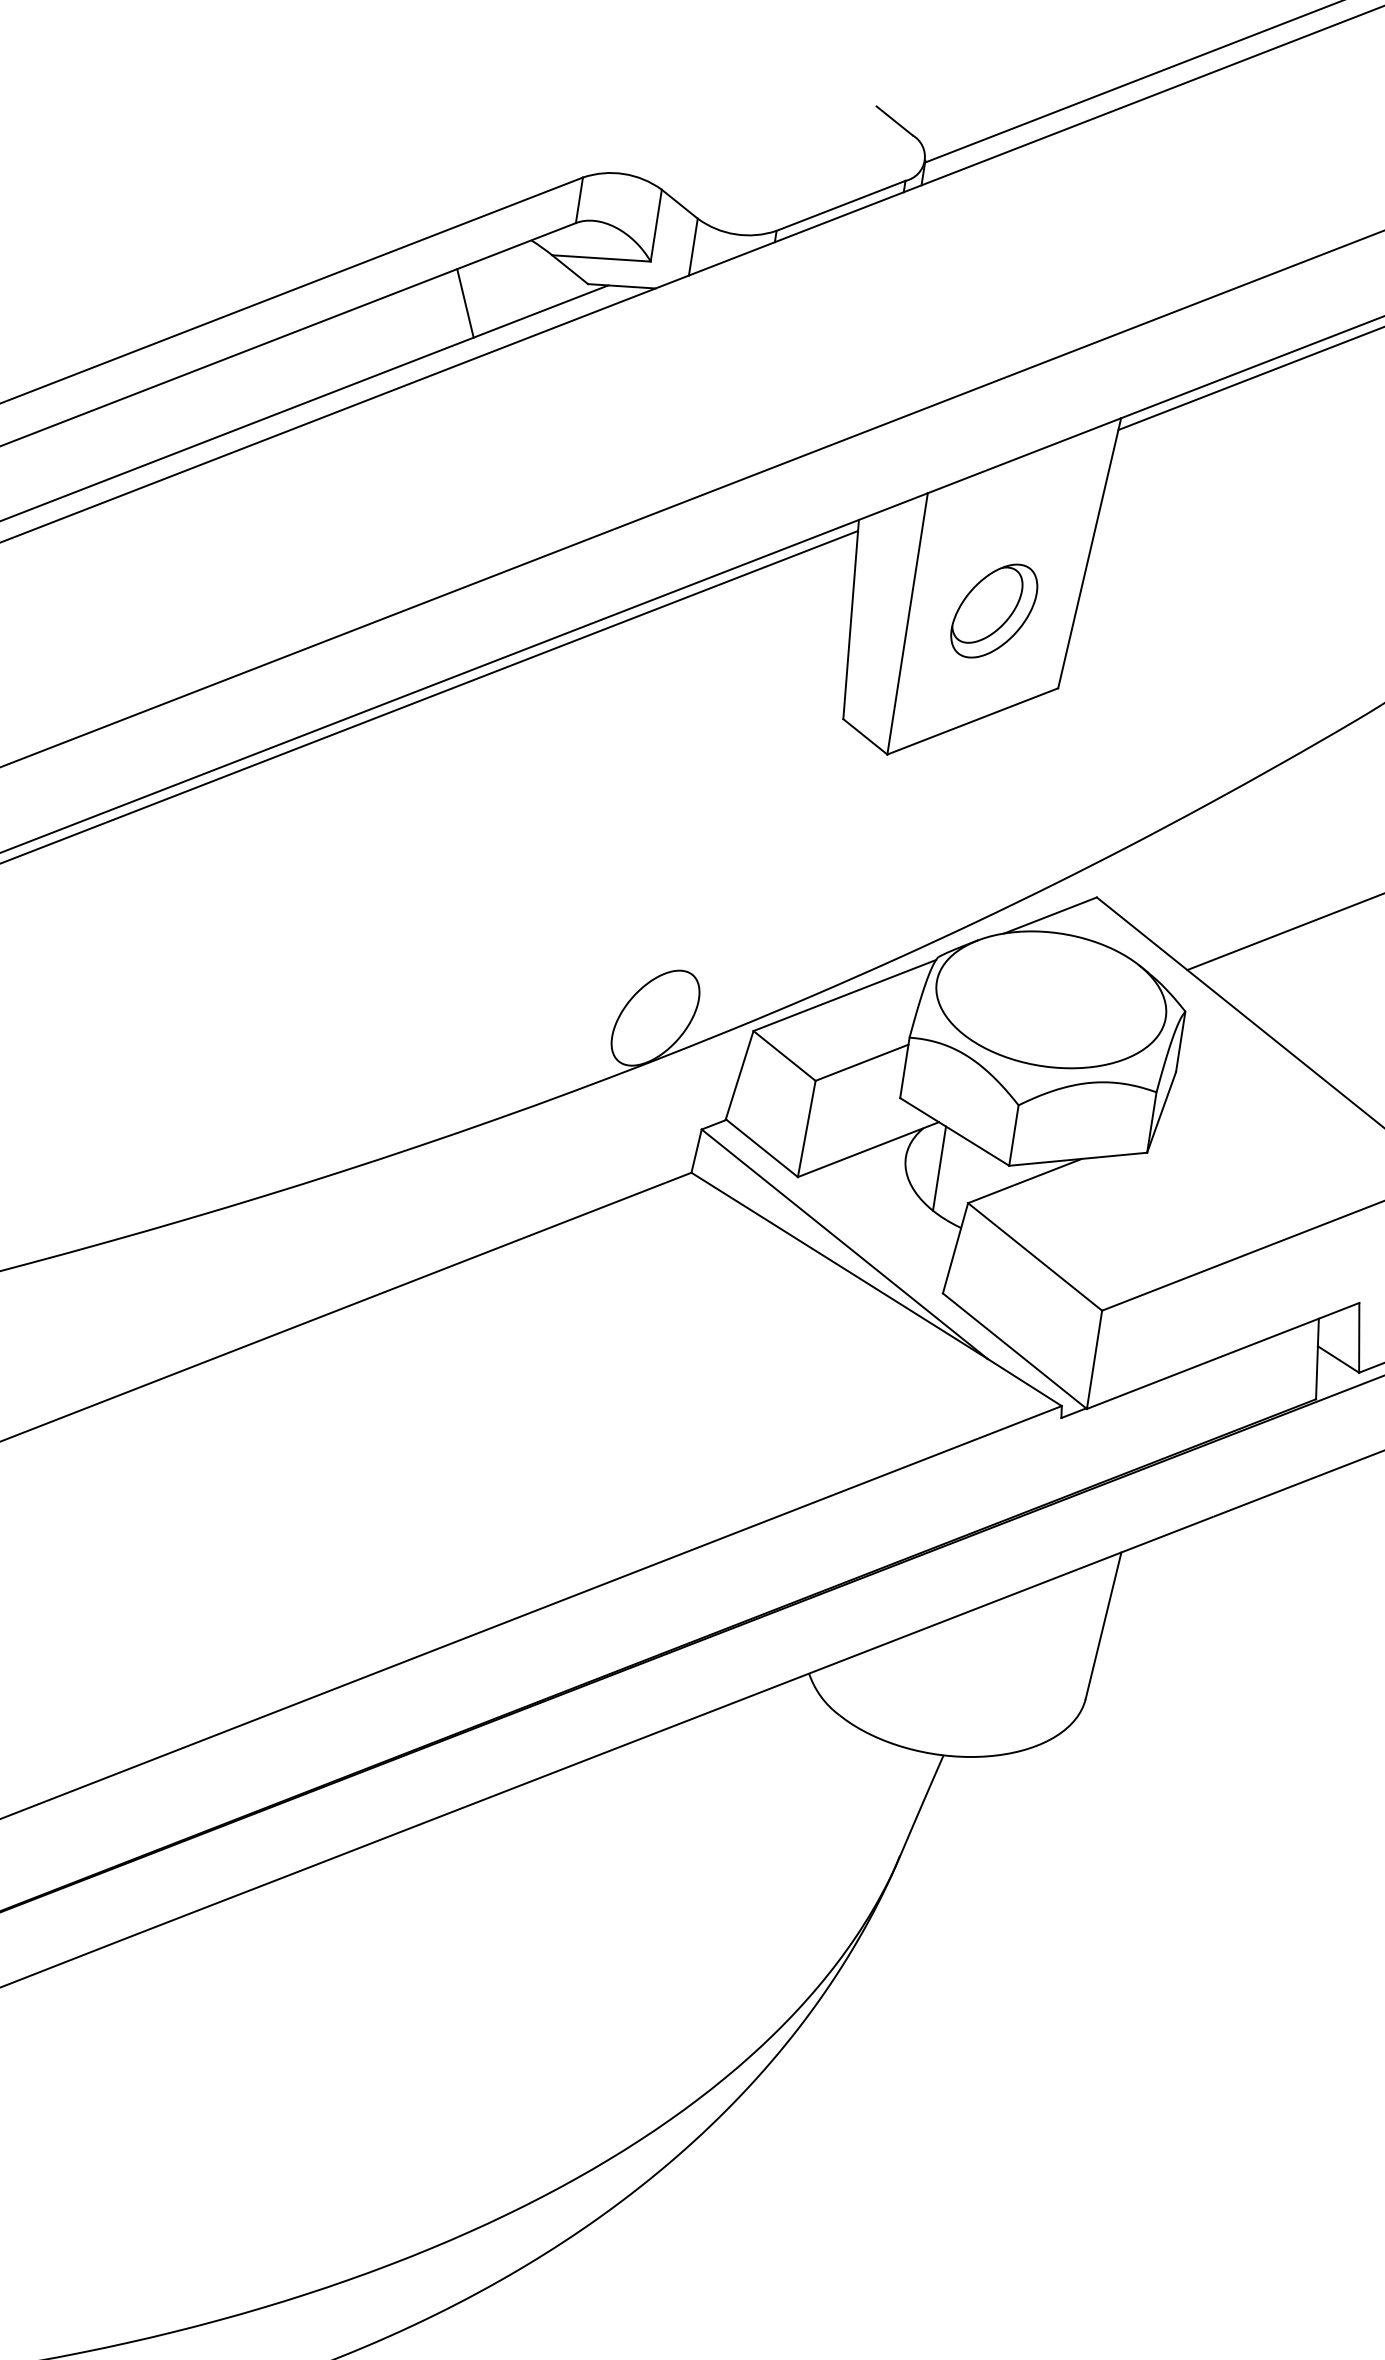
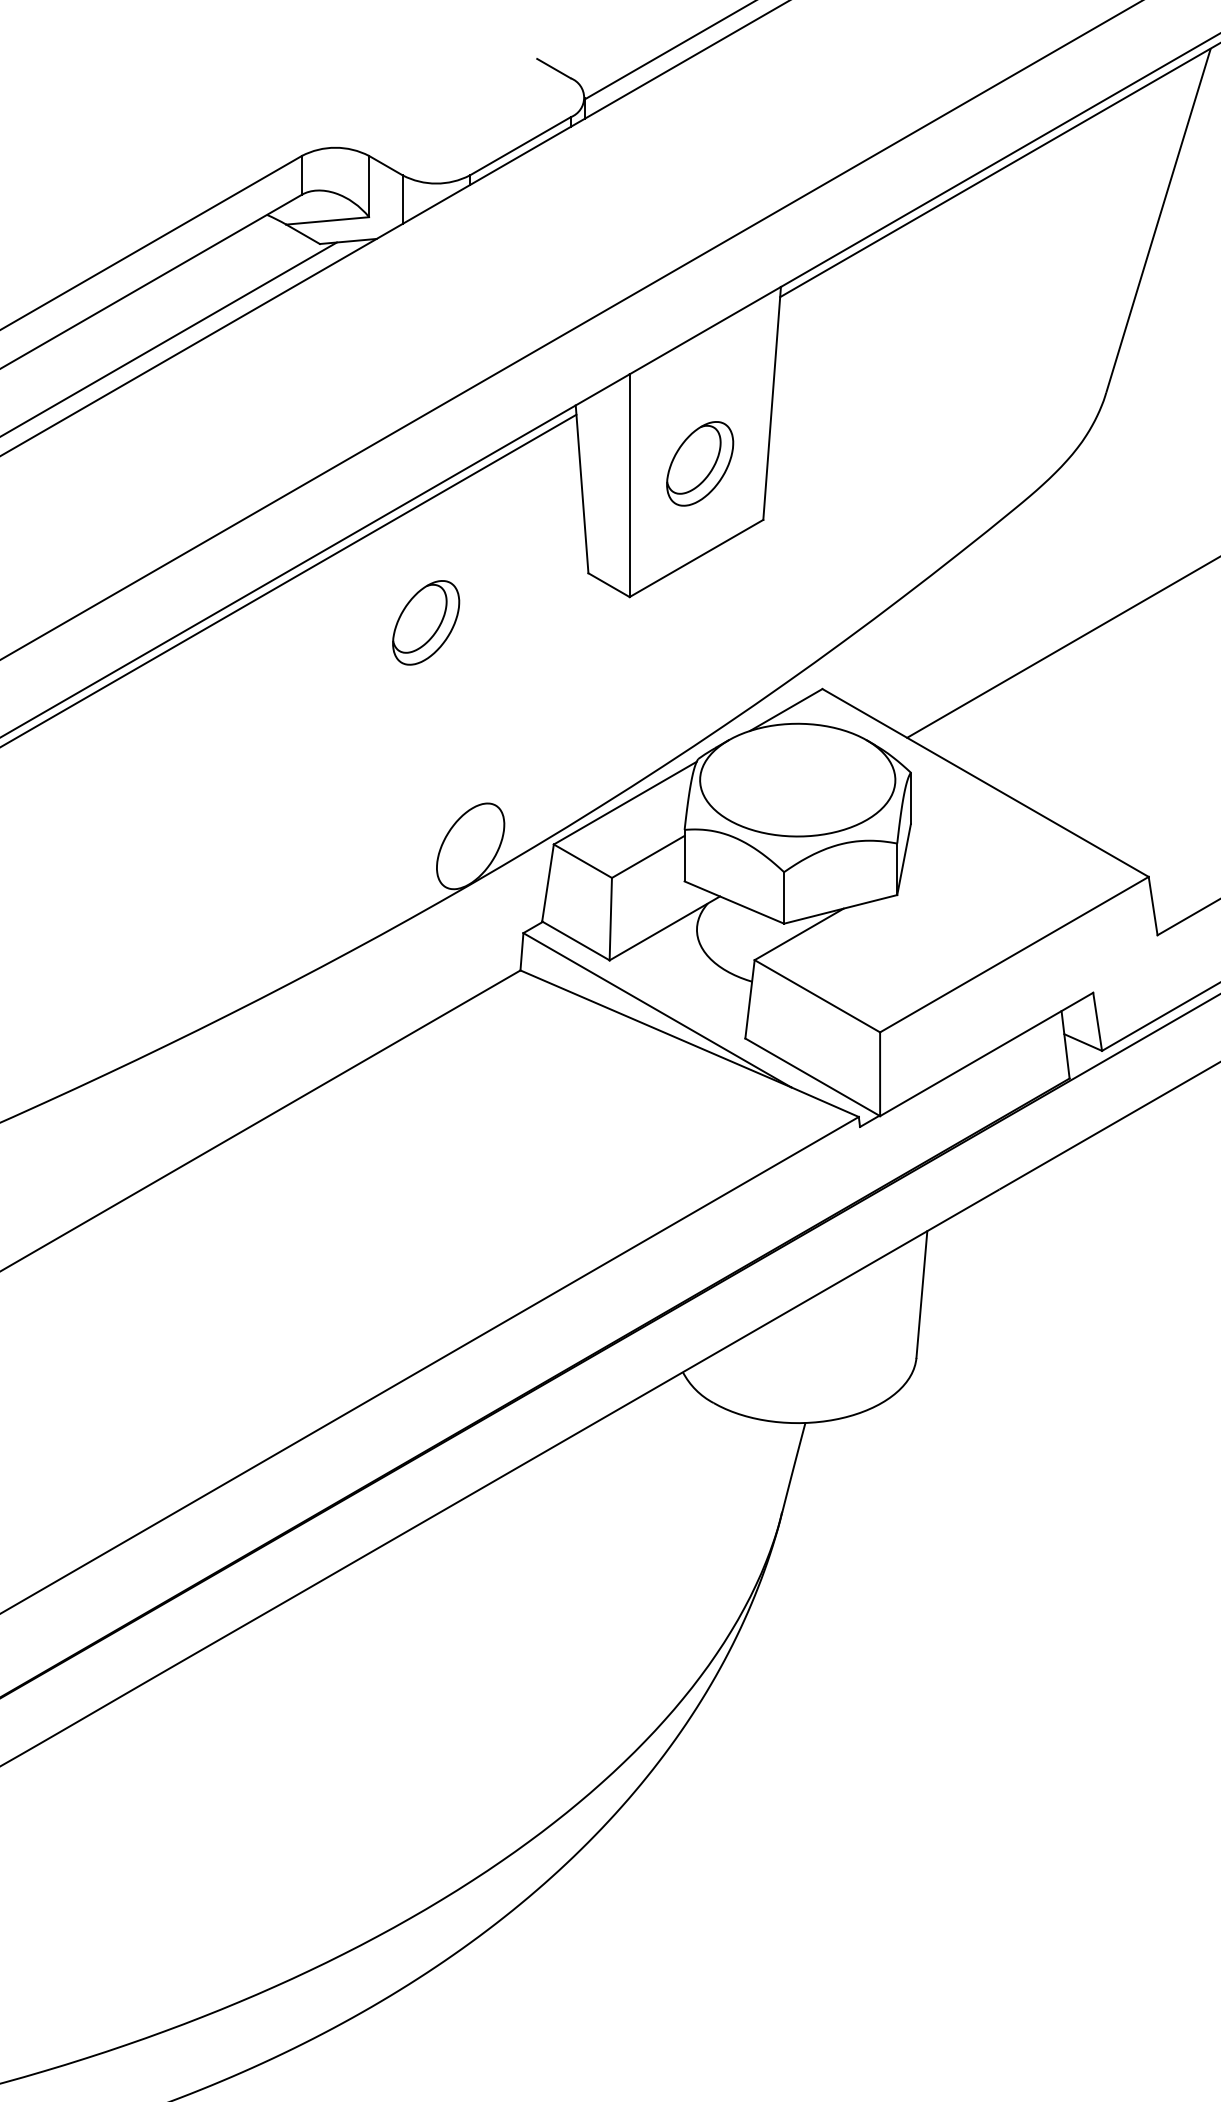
line: (465, 303) -> (220, 275), removed
part: (644, 747) -> (426, 622), added
line: (939, 1167) -> (726, 934), removed

